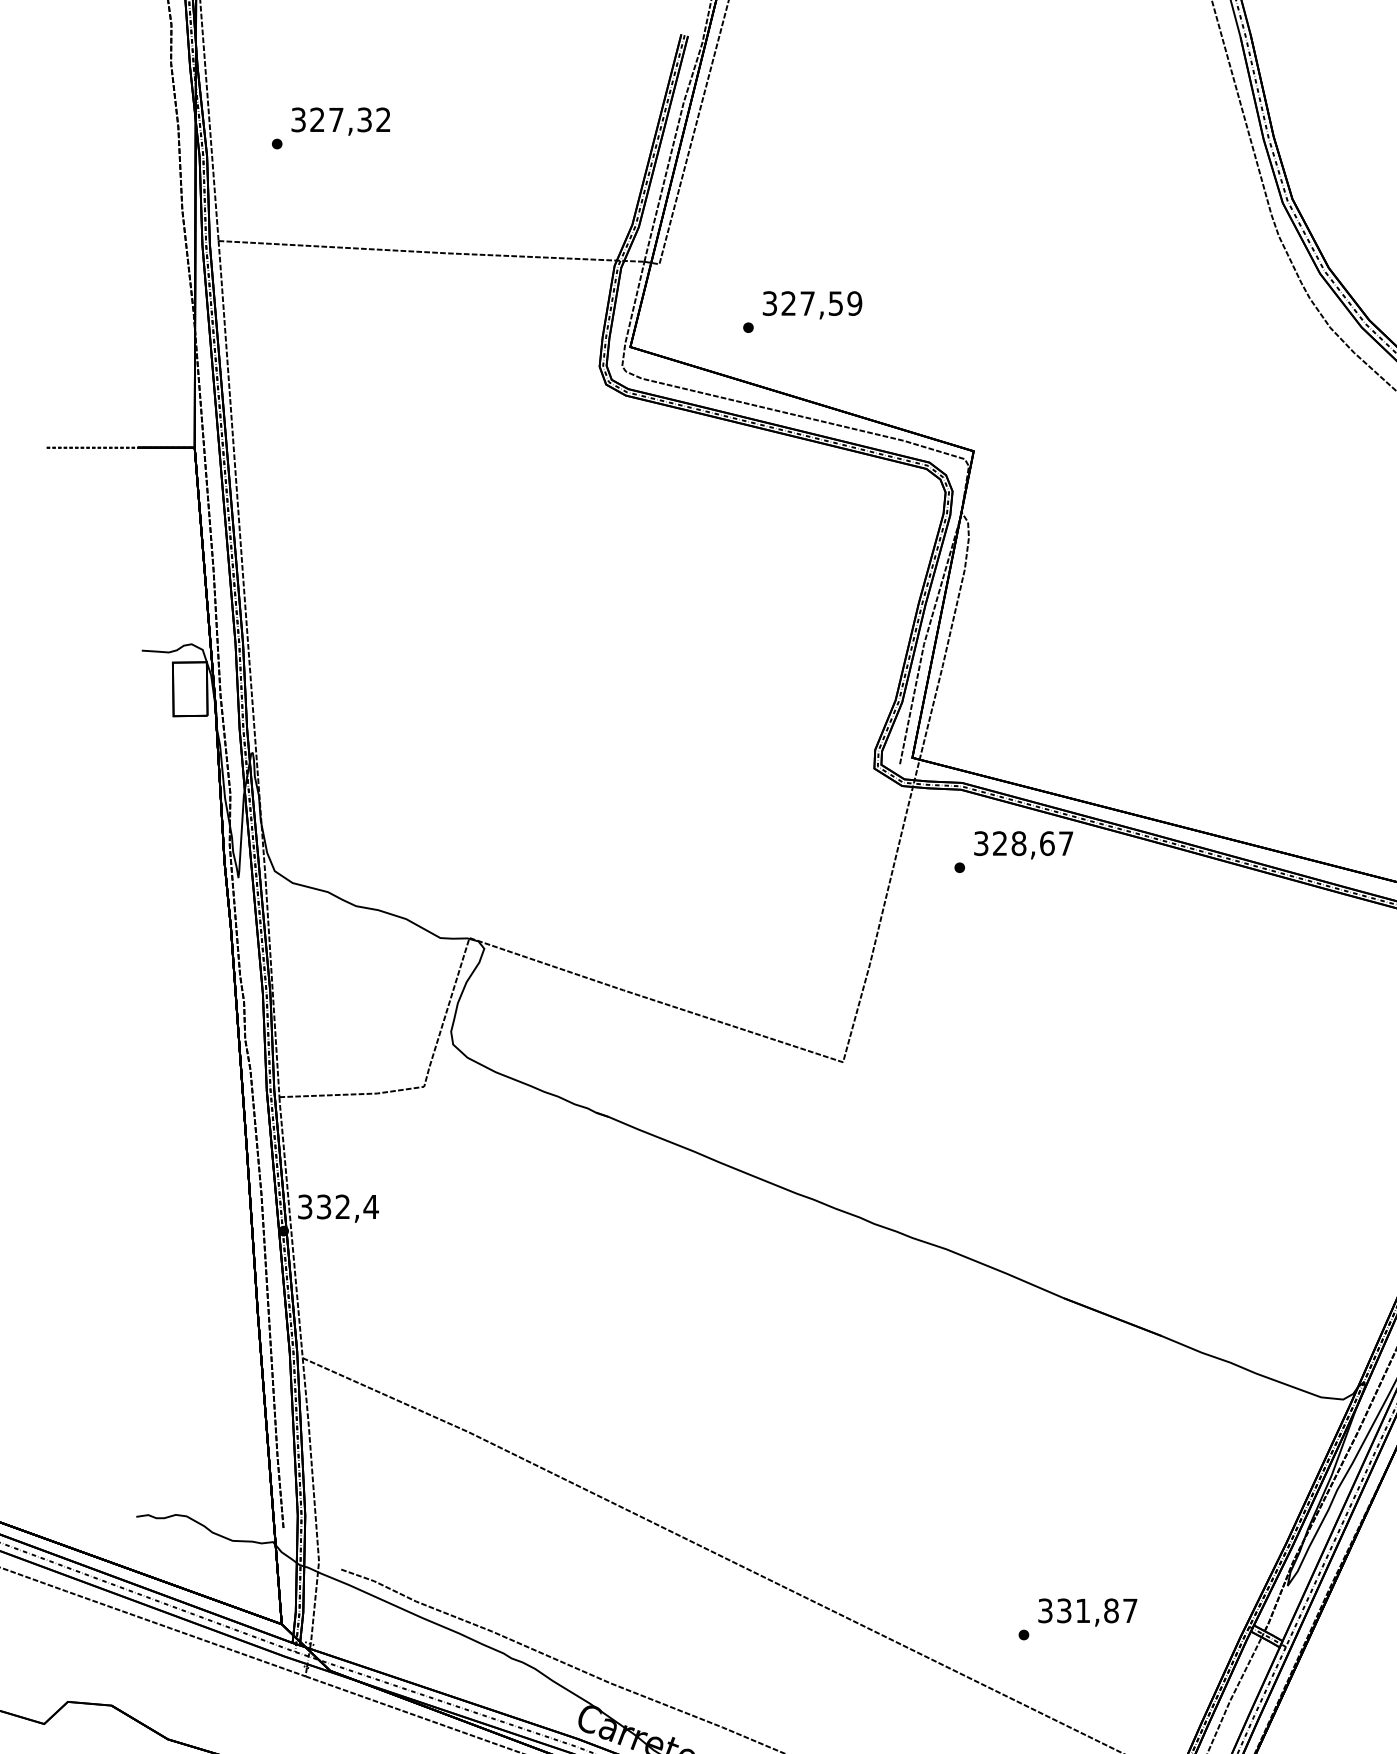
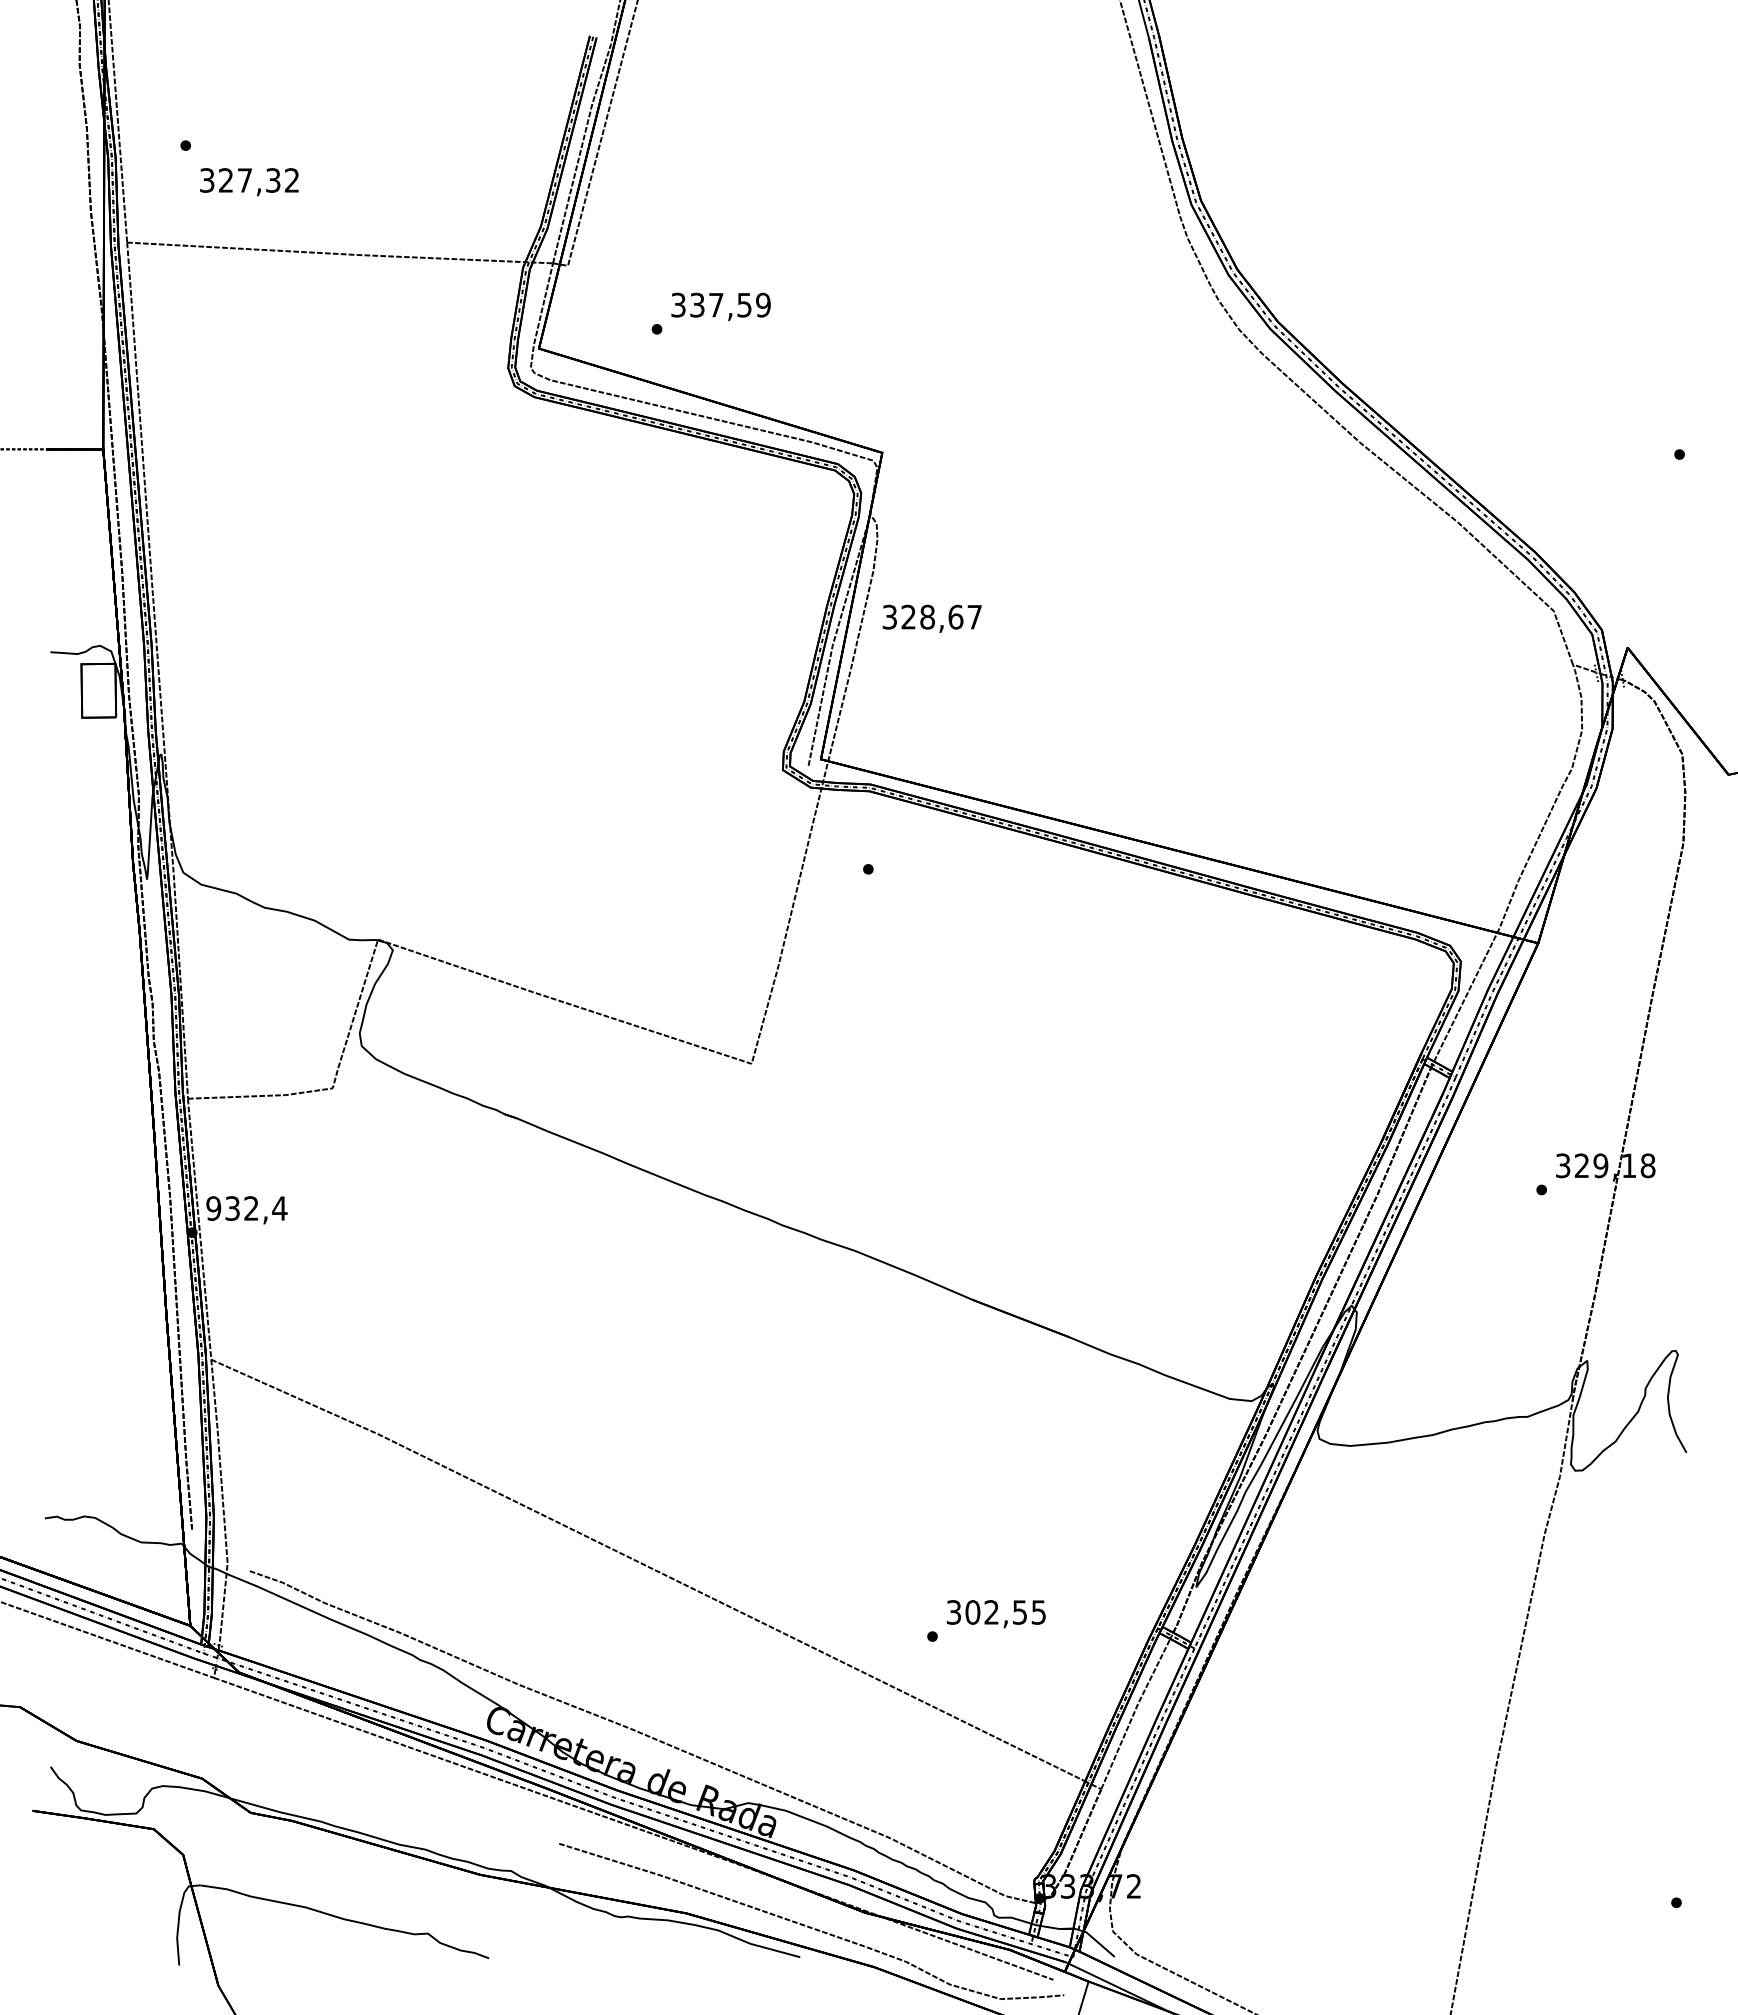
text: (340, 121) -> (249, 182), moved
text: (788, 303) -> (697, 305), 327,59 -> 337,59
text: (1022, 844) -> (931, 618), moved
text: (304, 1206) -> (213, 1208), 332,4 -> 932,4
text: (1096, 1610) -> (1005, 1612), 331,87 -> 302,55

